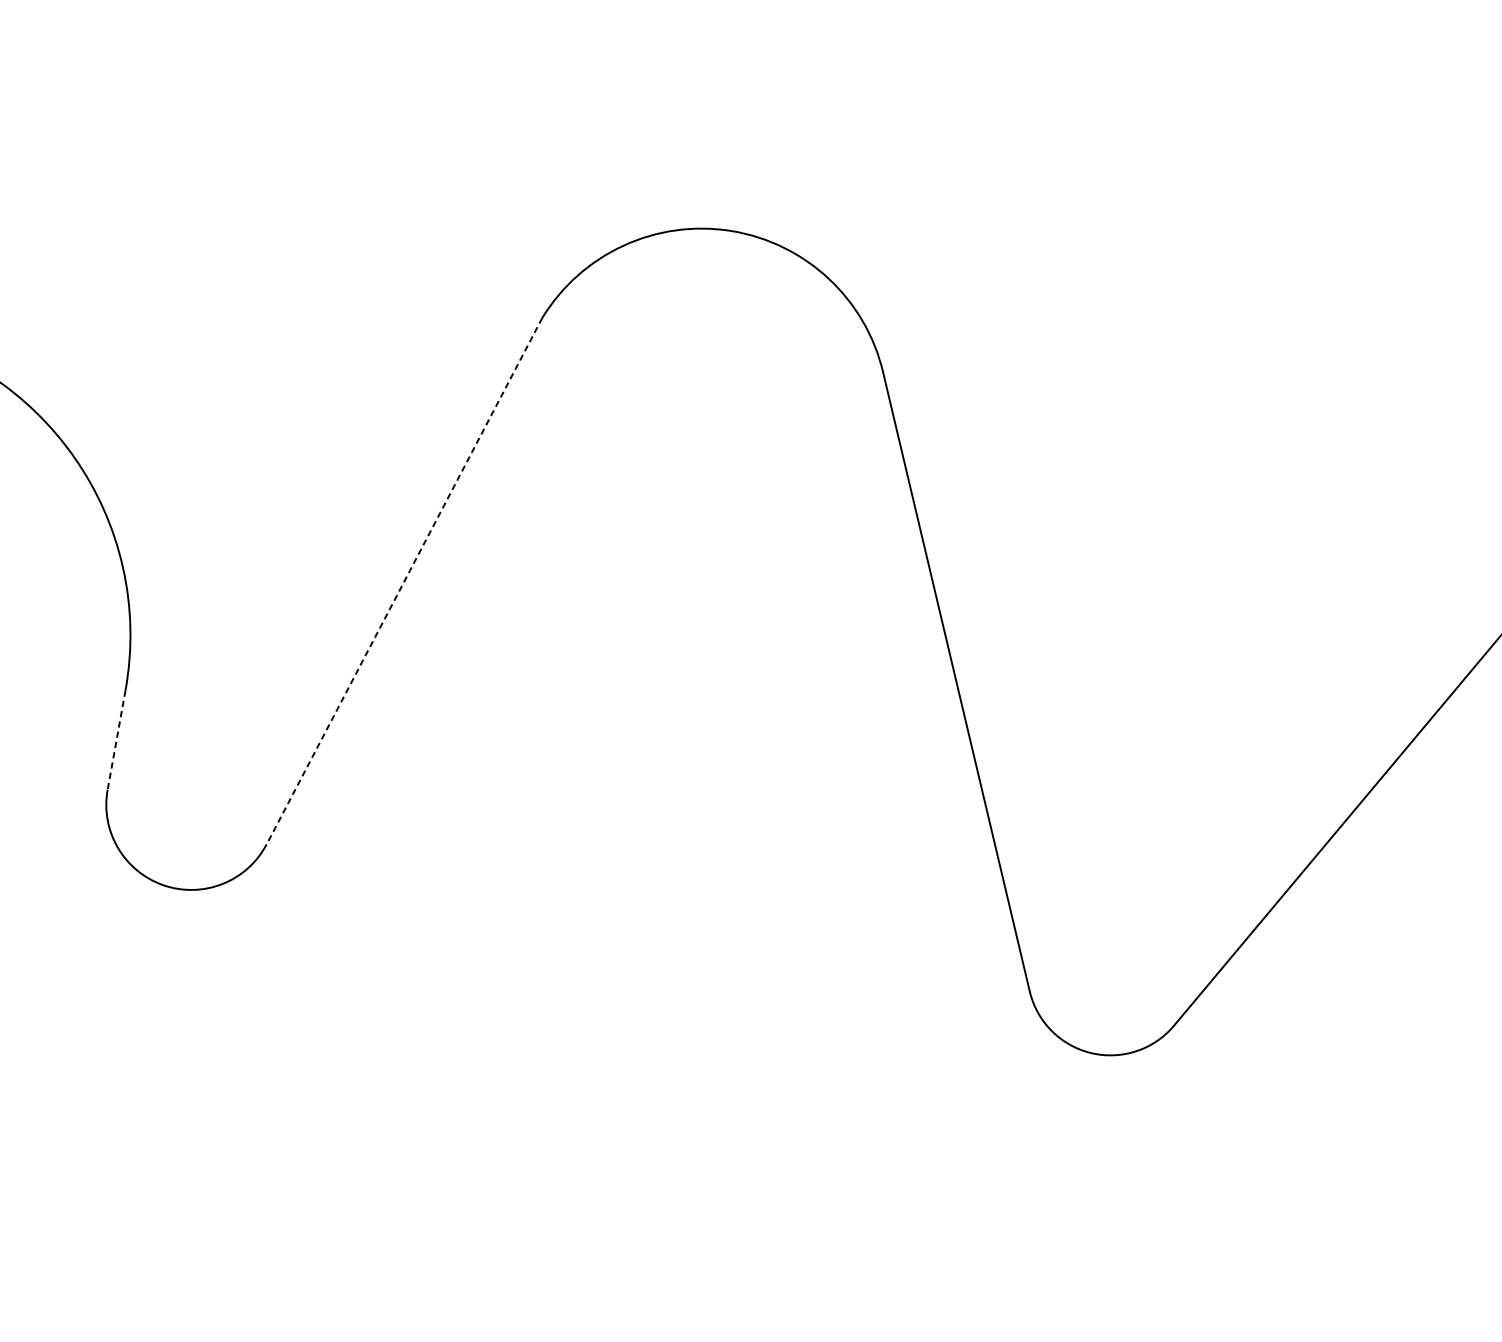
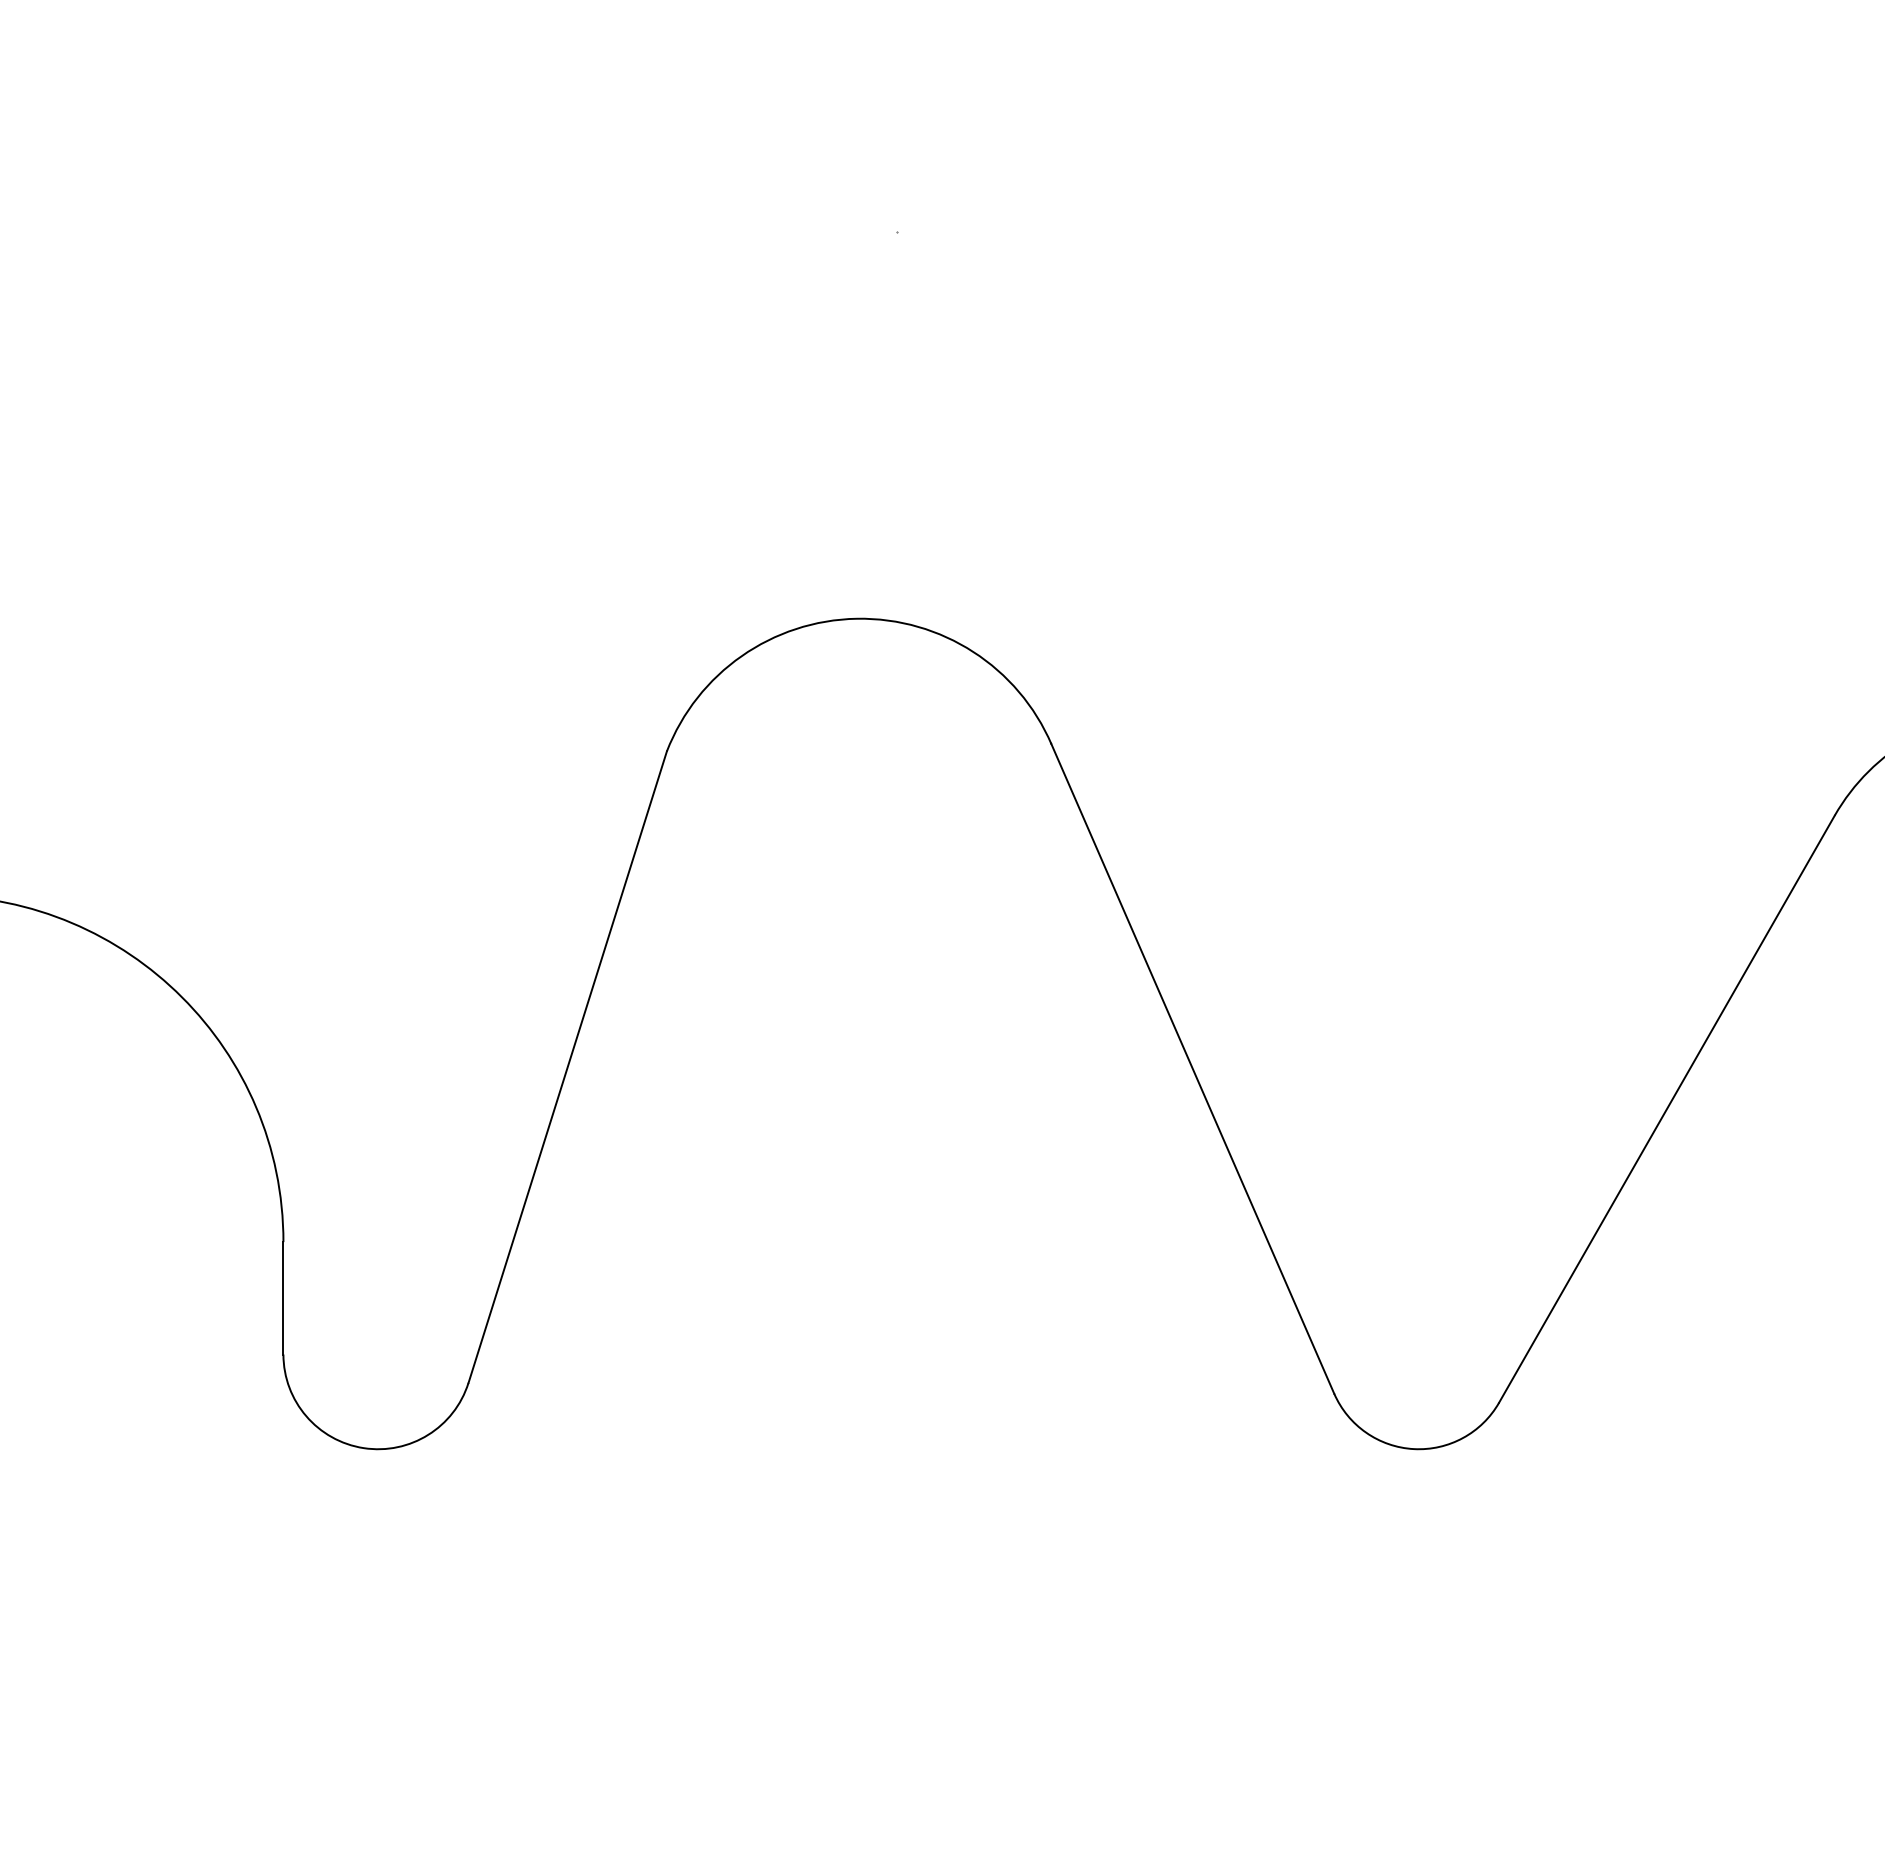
line: (404, 581) -> (567, 1067), dashed -> solid
line: (116, 740) -> (283, 1298), dashed -> solid

